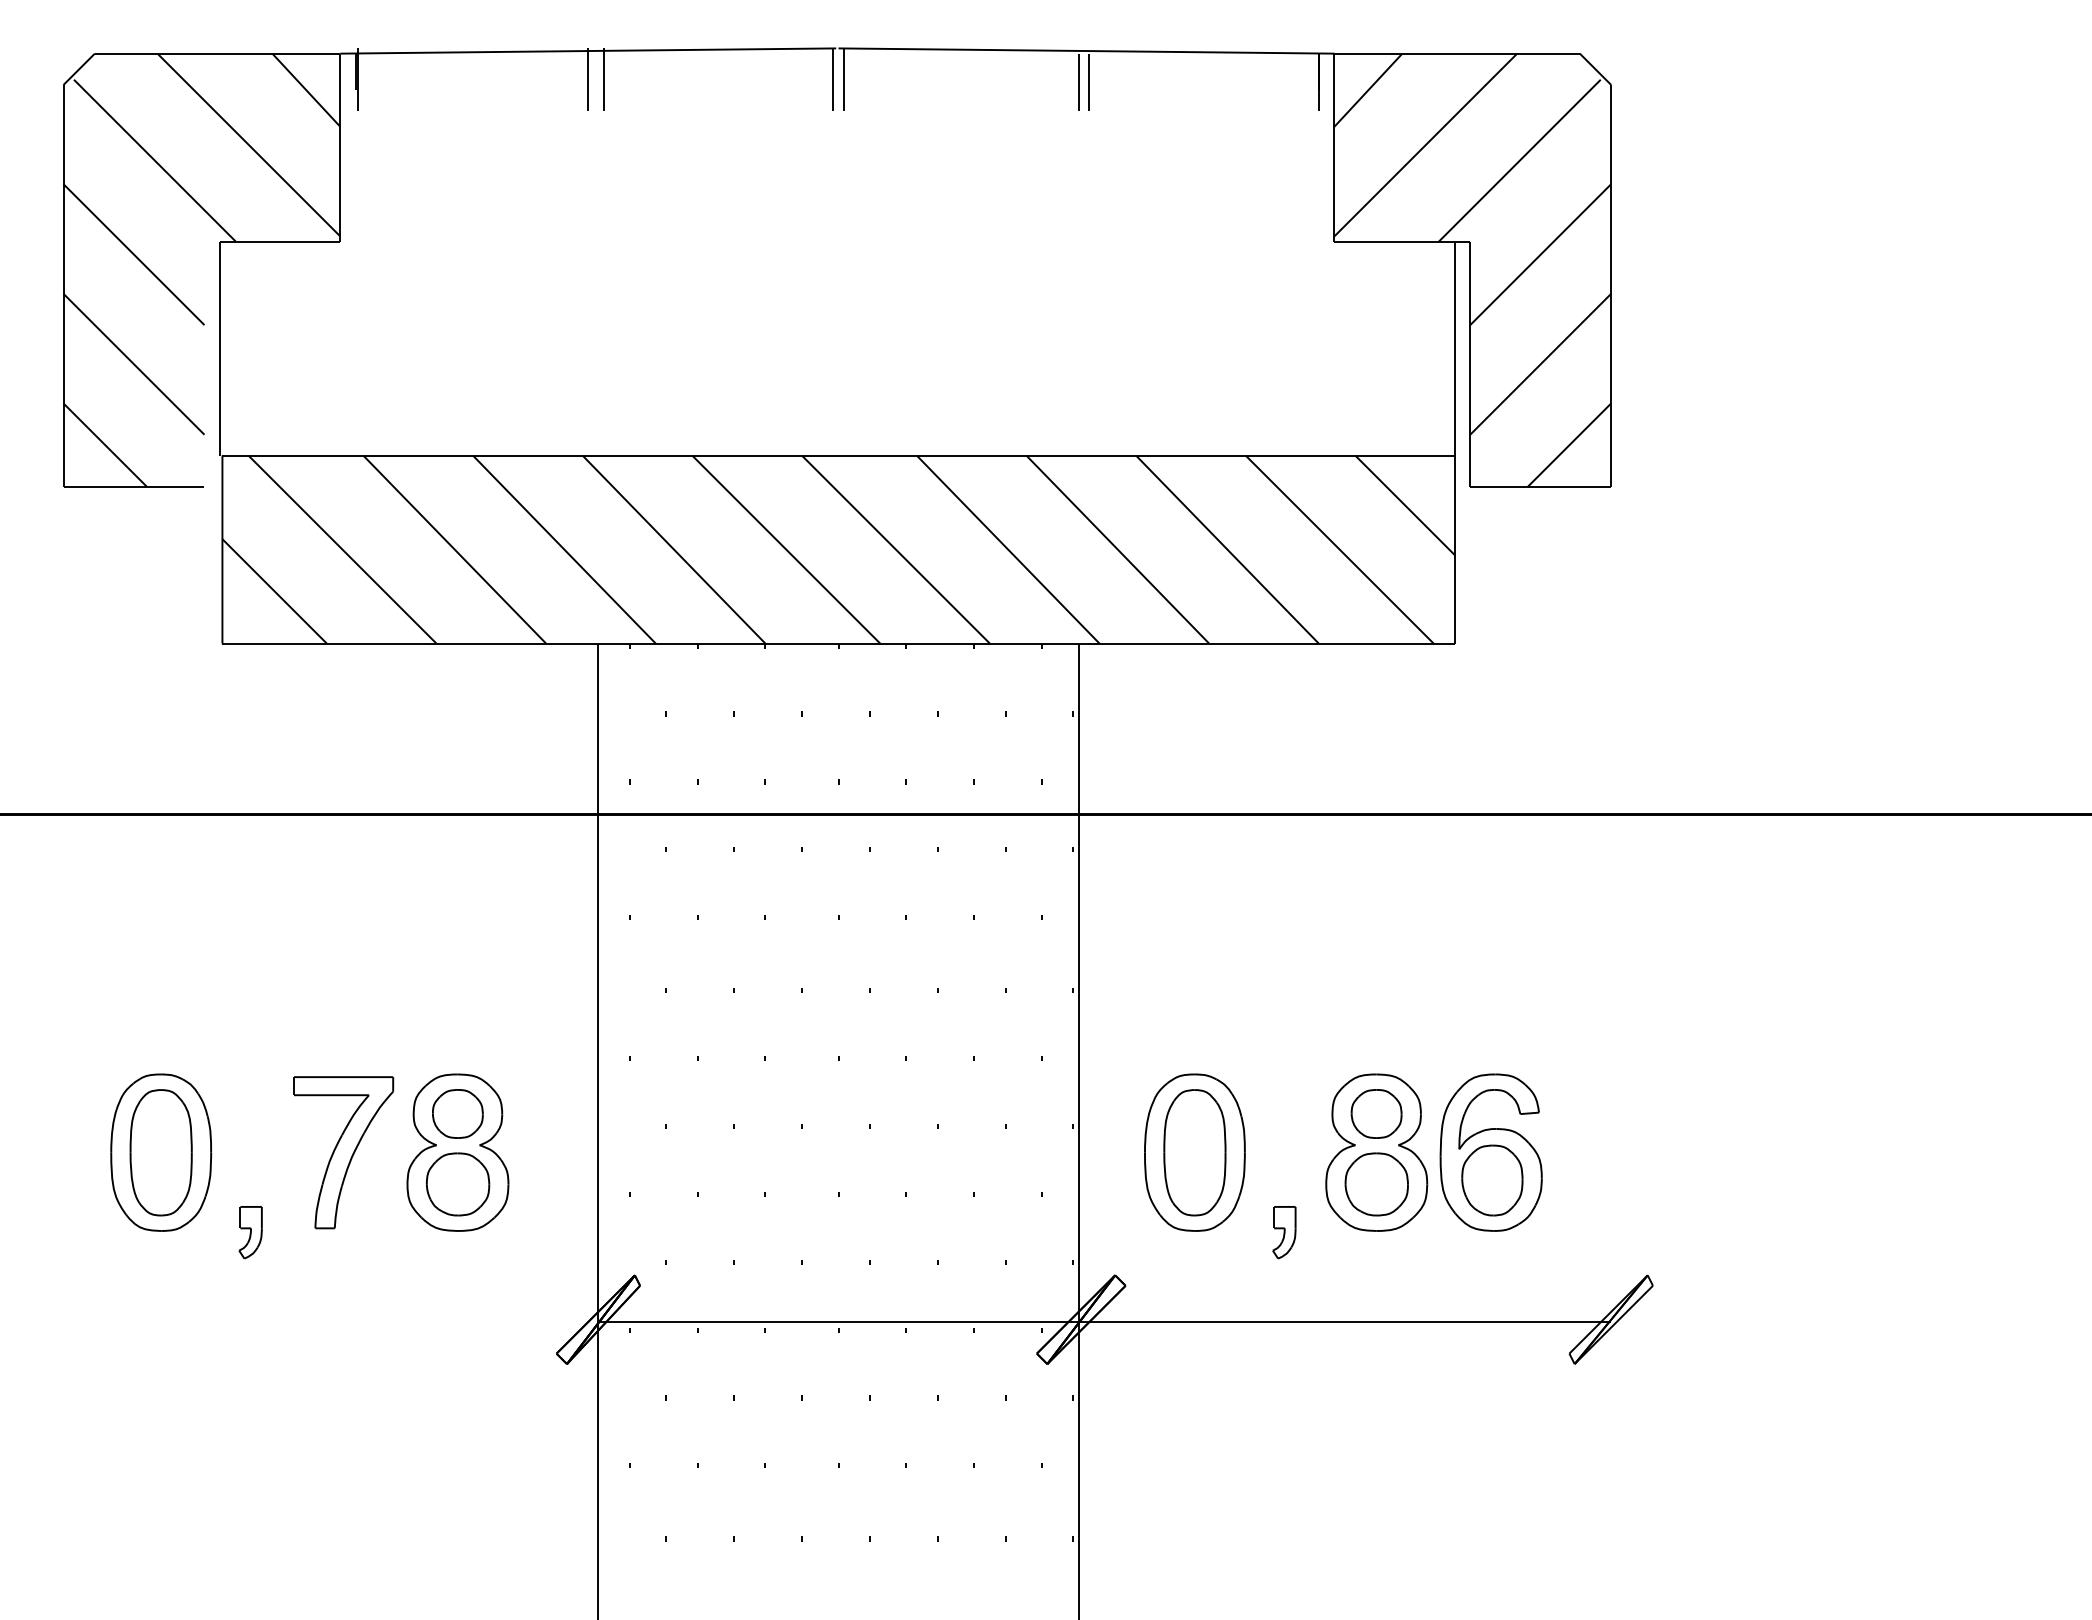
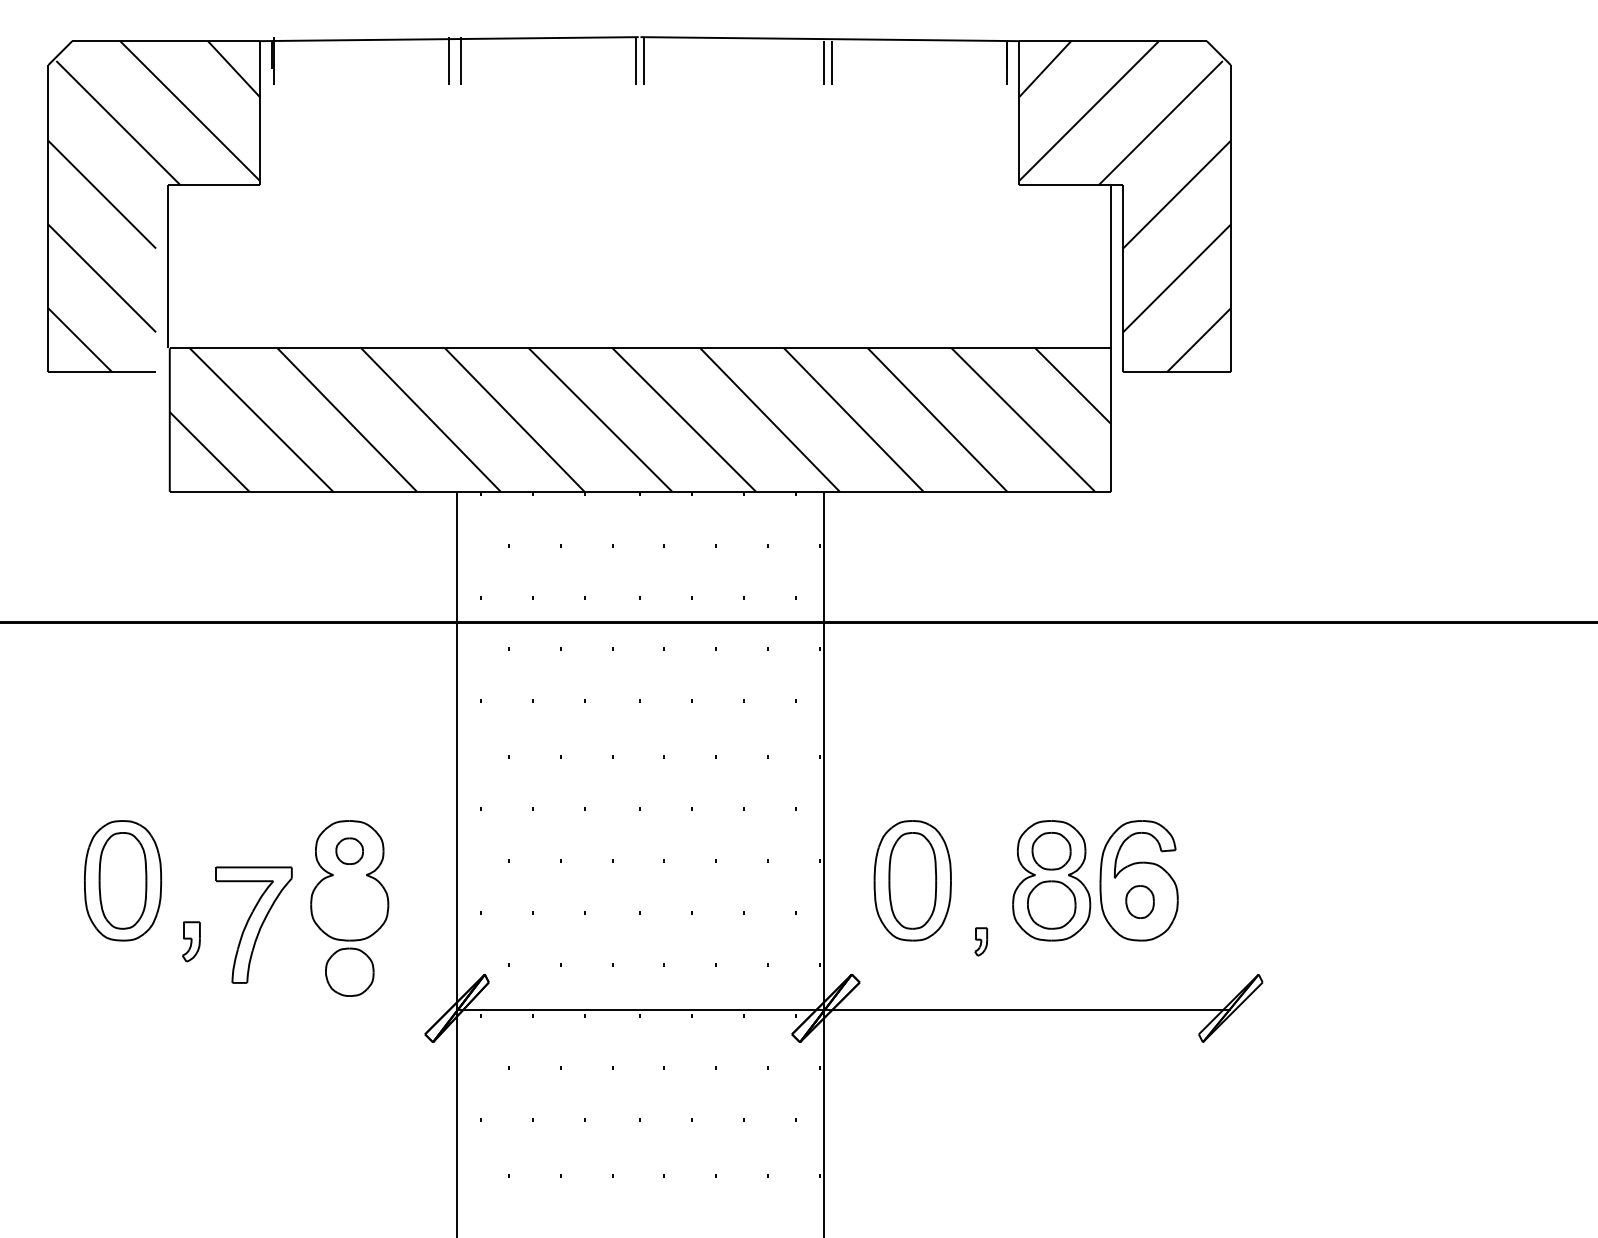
part: (457, 1113) -> (349, 850), size x0.7
part: (343, 1152) -> (253, 924), moved
part: (1492, 1180) -> (1140, 902), size x0.6
part: (458, 1184) -> (350, 972), moved
part: (1284, 1232) -> (981, 941), size x0.7

